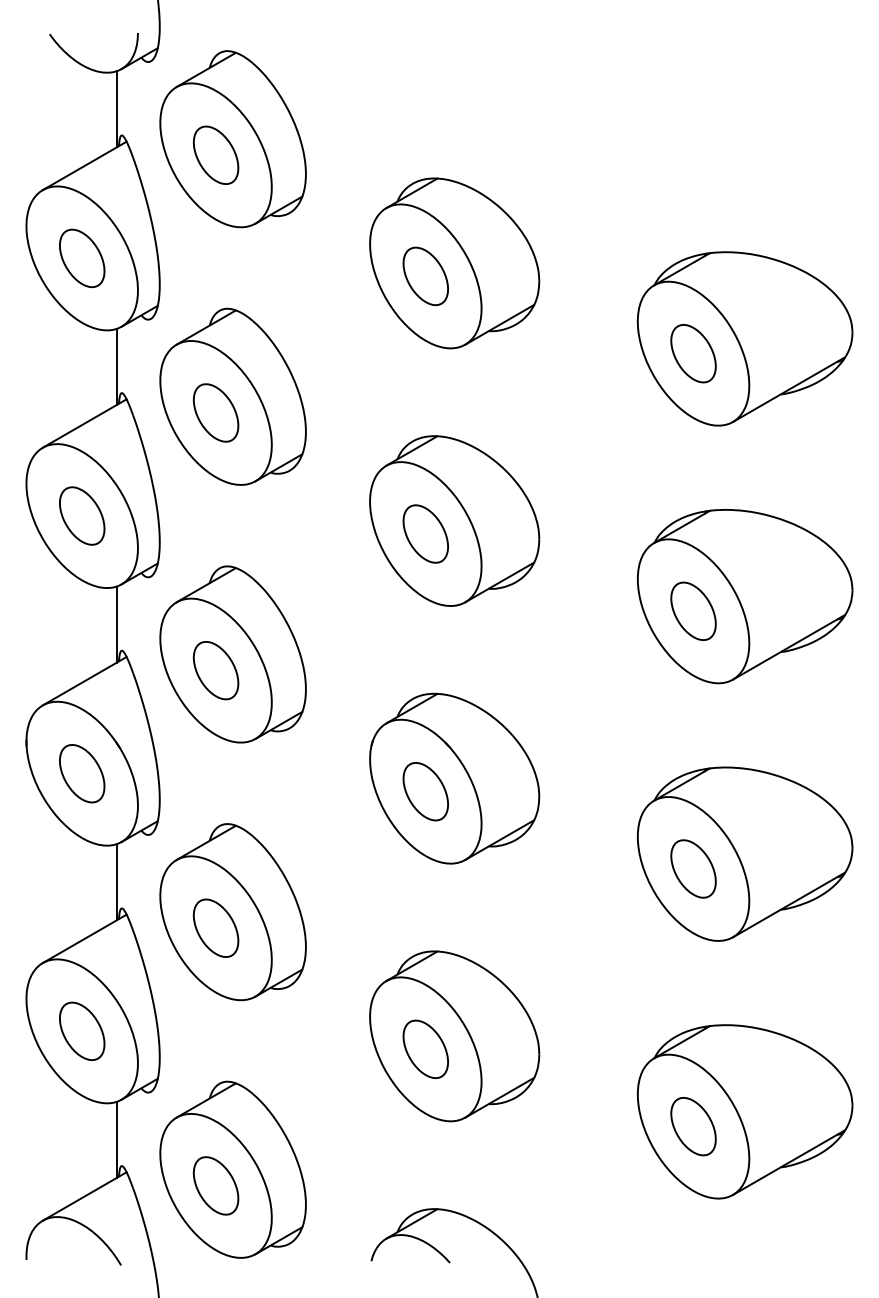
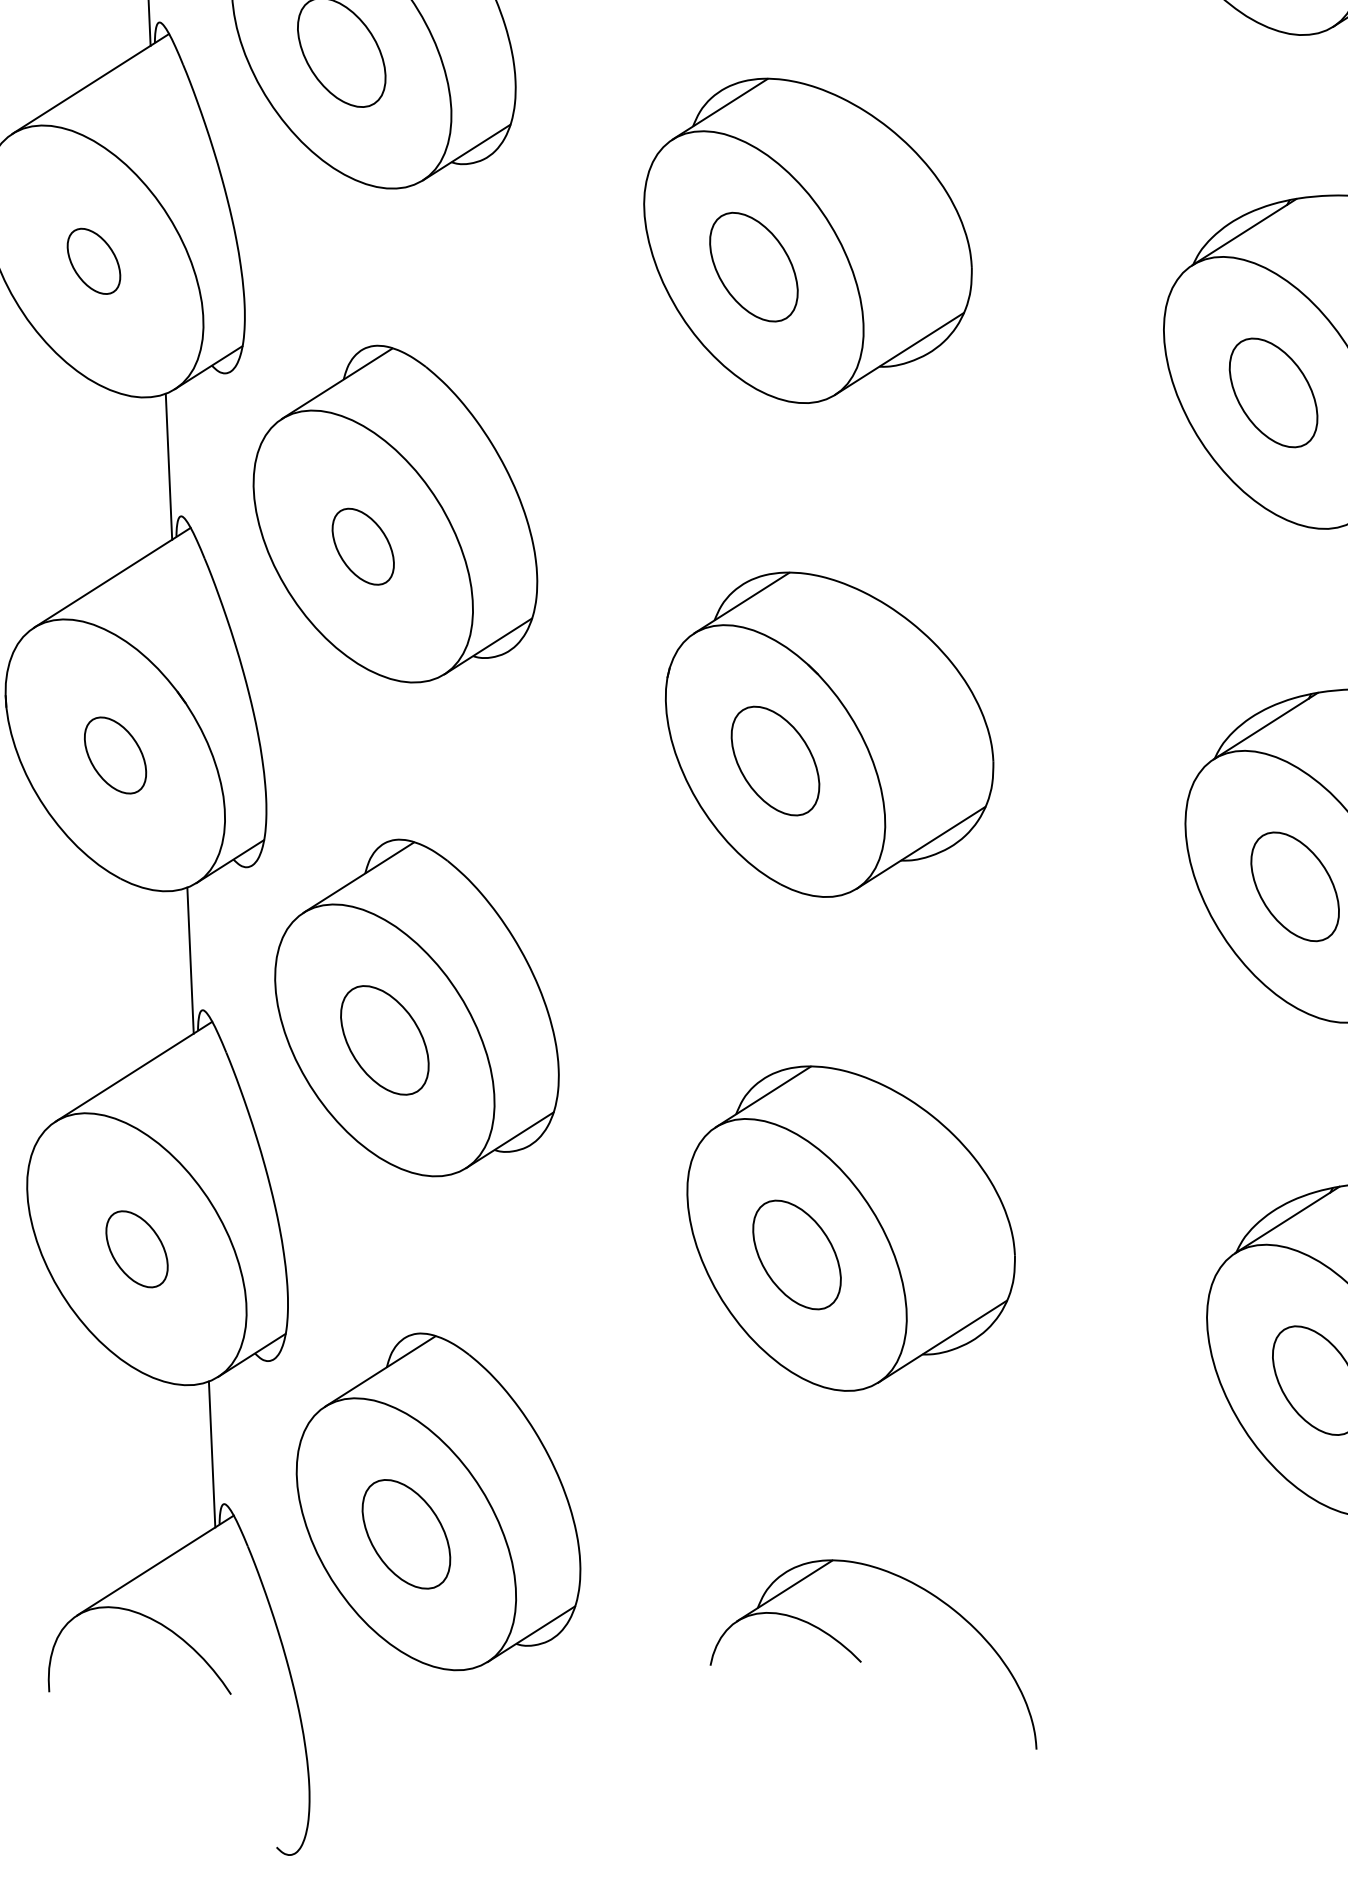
part: (82, 515) -> (94, 260), size x0.6
part: (215, 670) -> (362, 546), size x0.7
part: (82, 773) -> (115, 754), size x0.7
part: (82, 1031) -> (137, 1249), size x0.7

